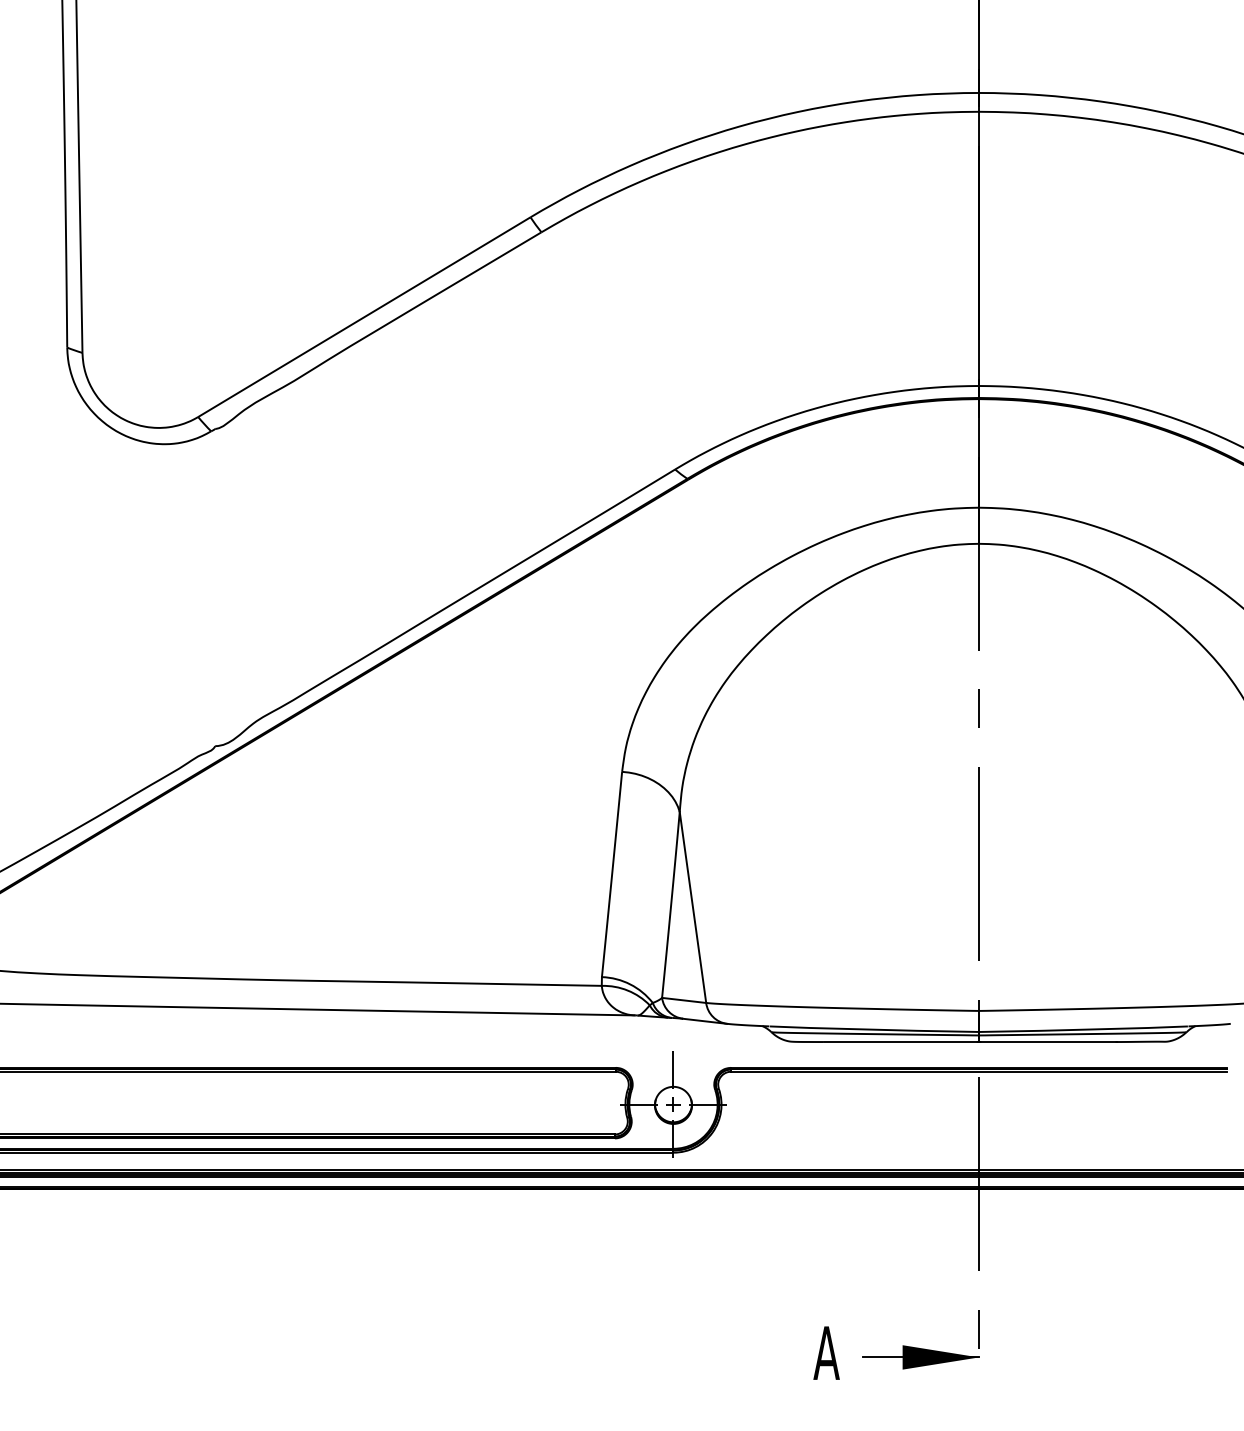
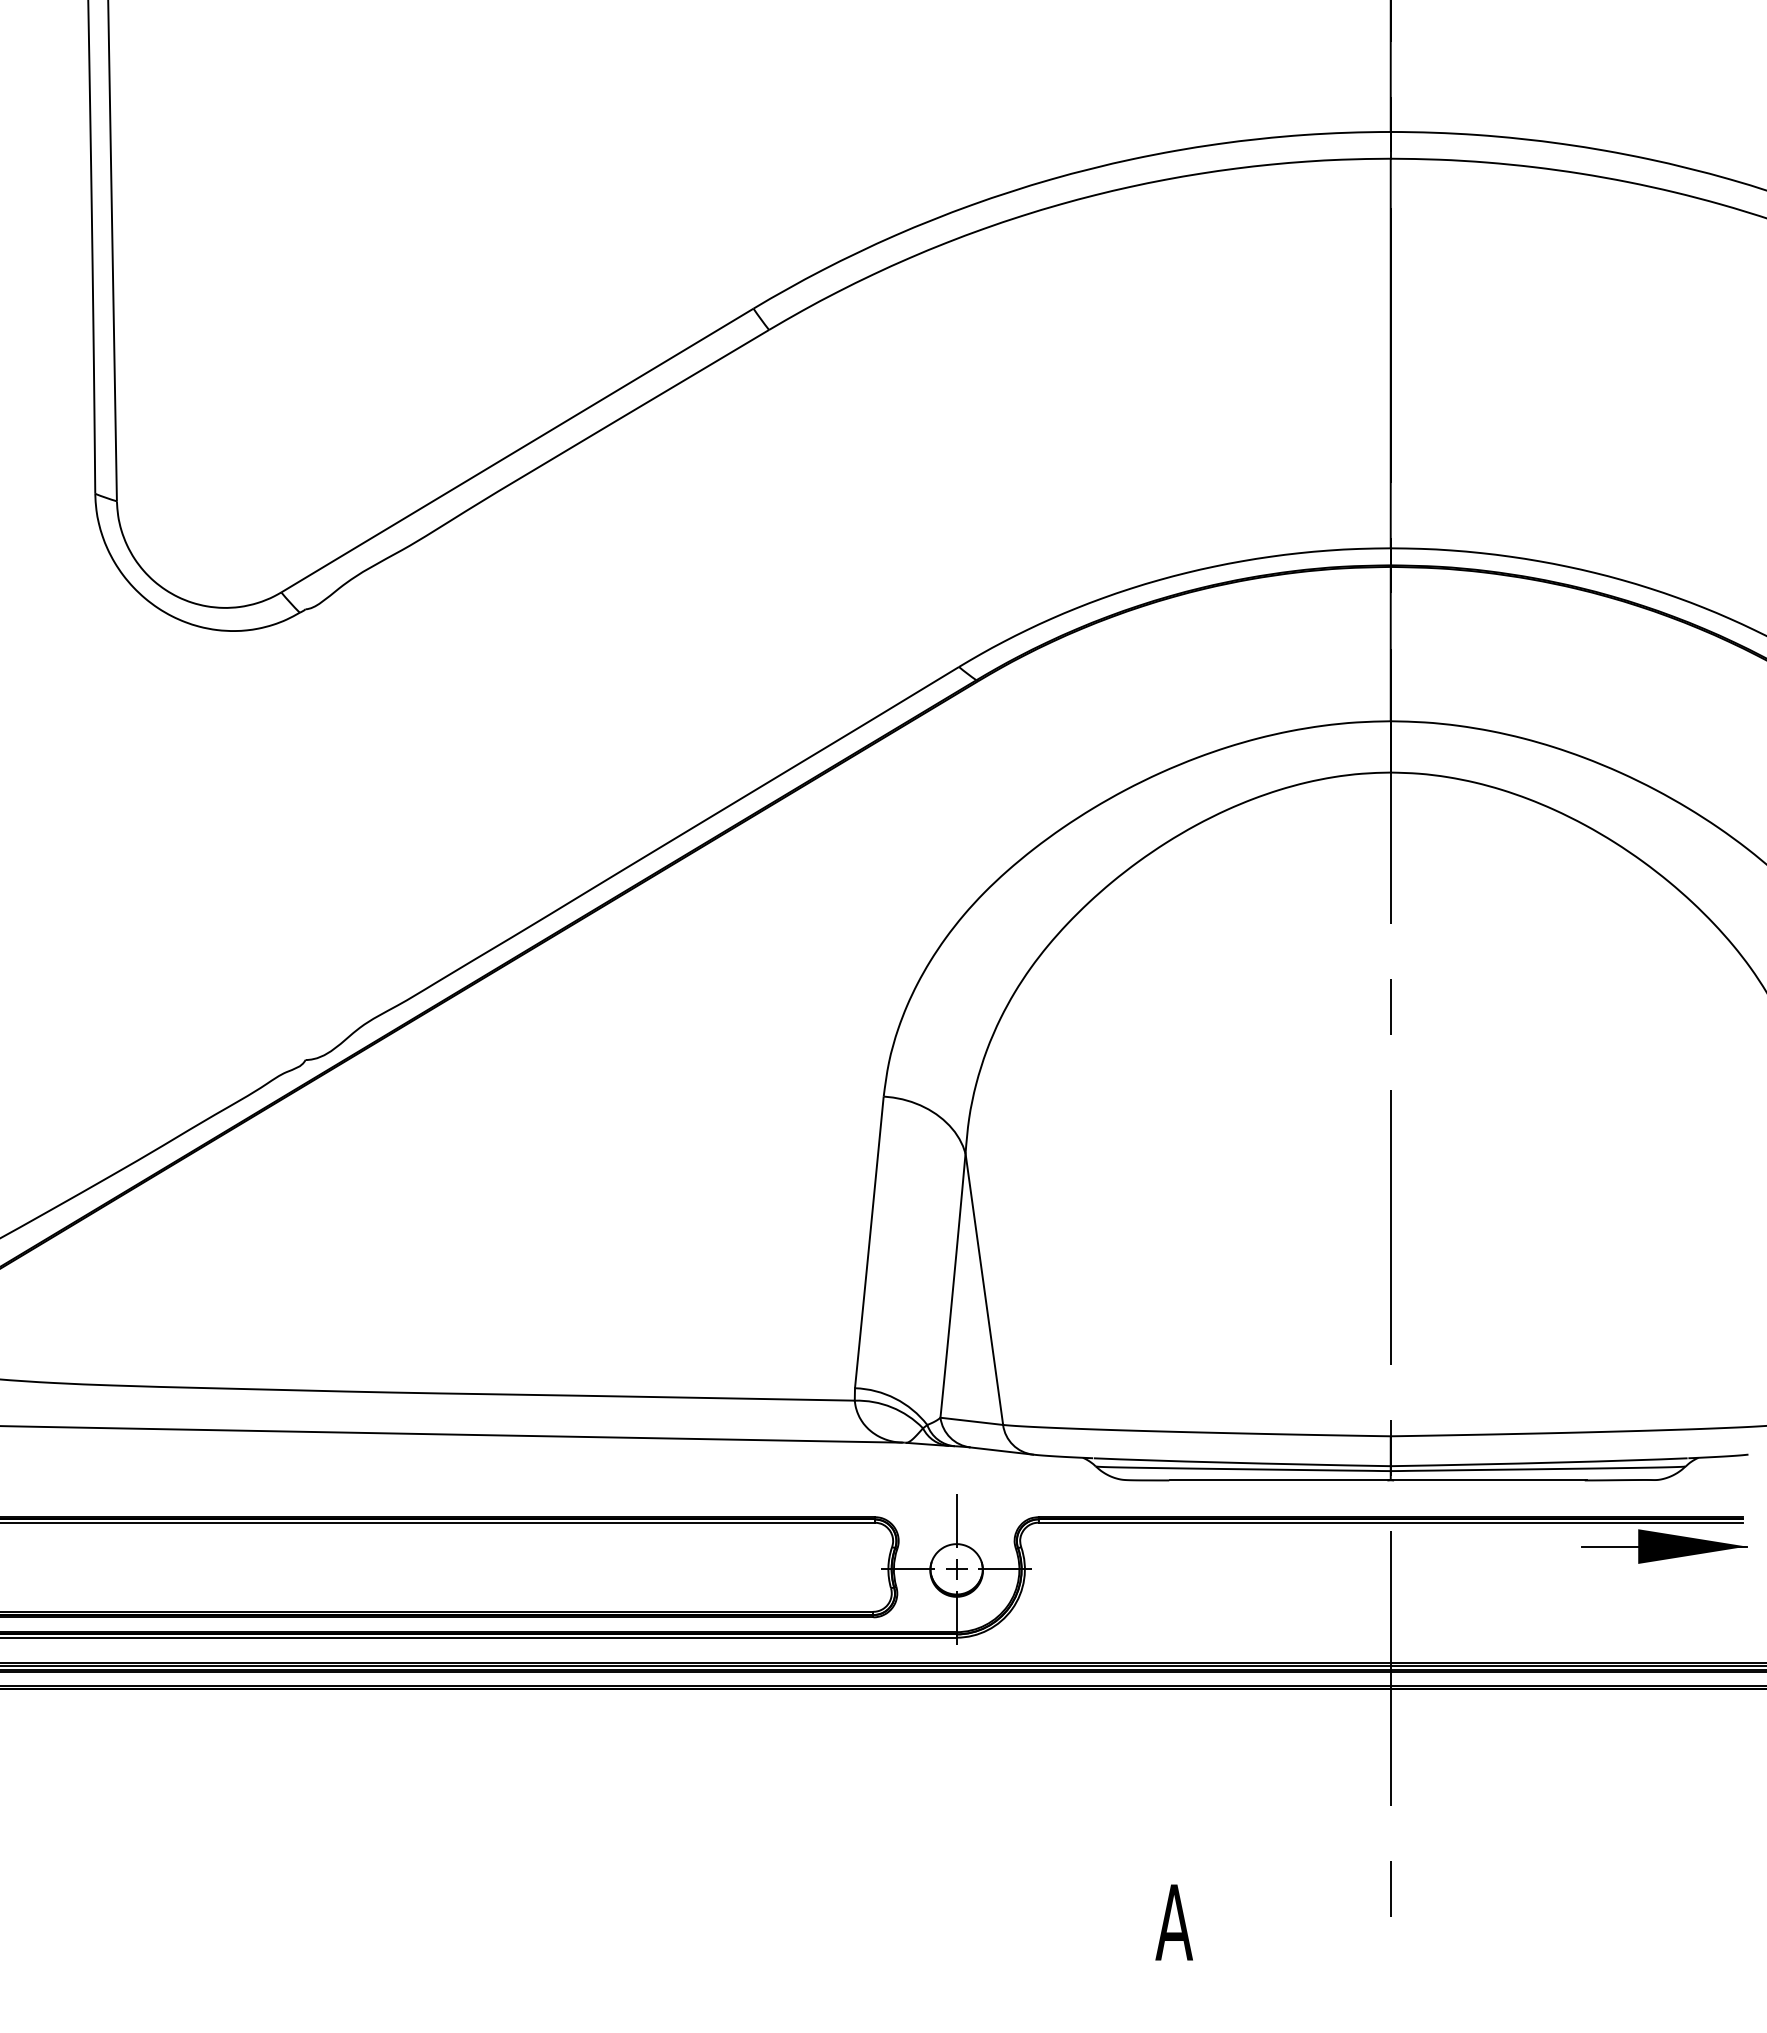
part: (921, 1357) -> (1664, 1546), moved

